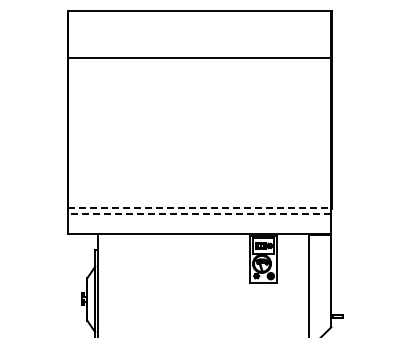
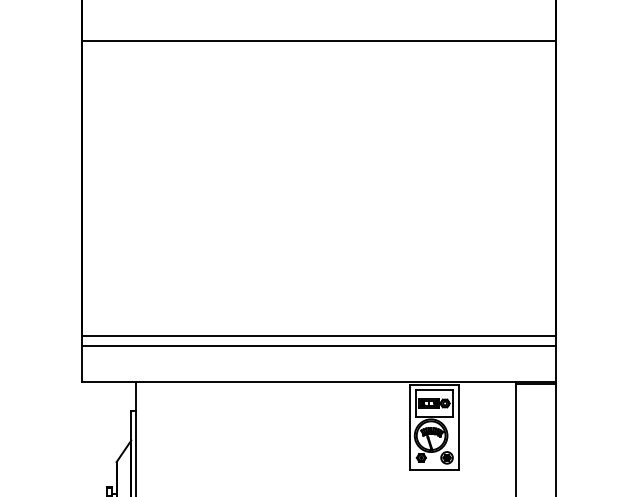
line: (199, 57) -> (318, 41), moved
line: (199, 208) -> (318, 336), dashed -> solid
line: (199, 214) -> (318, 346), dashed -> solid

